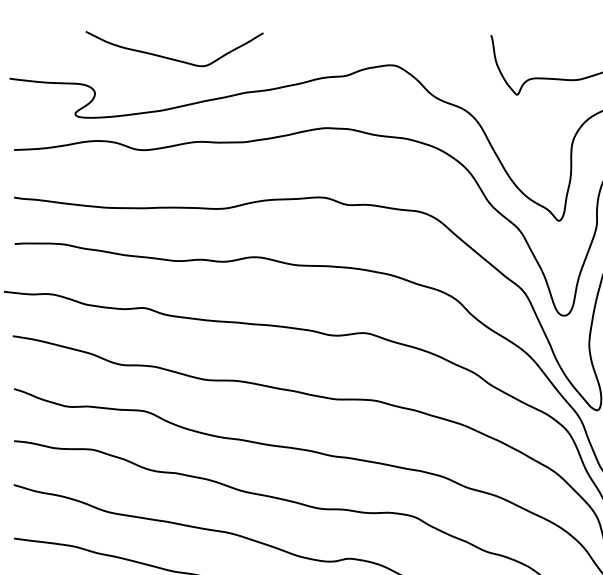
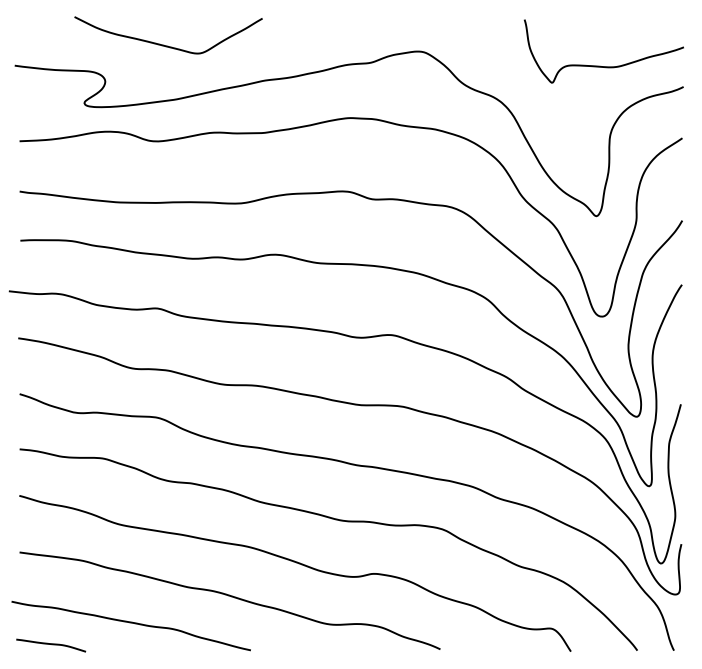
curve: (173, 58) -> (167, 45), moved

